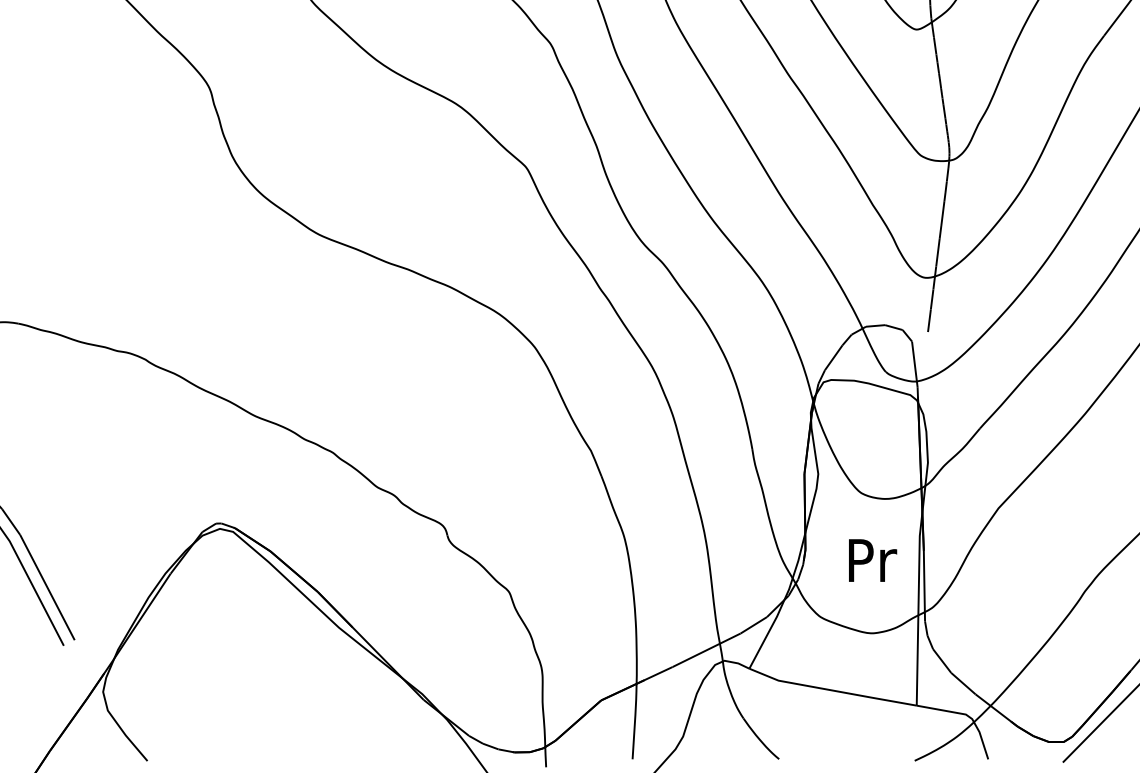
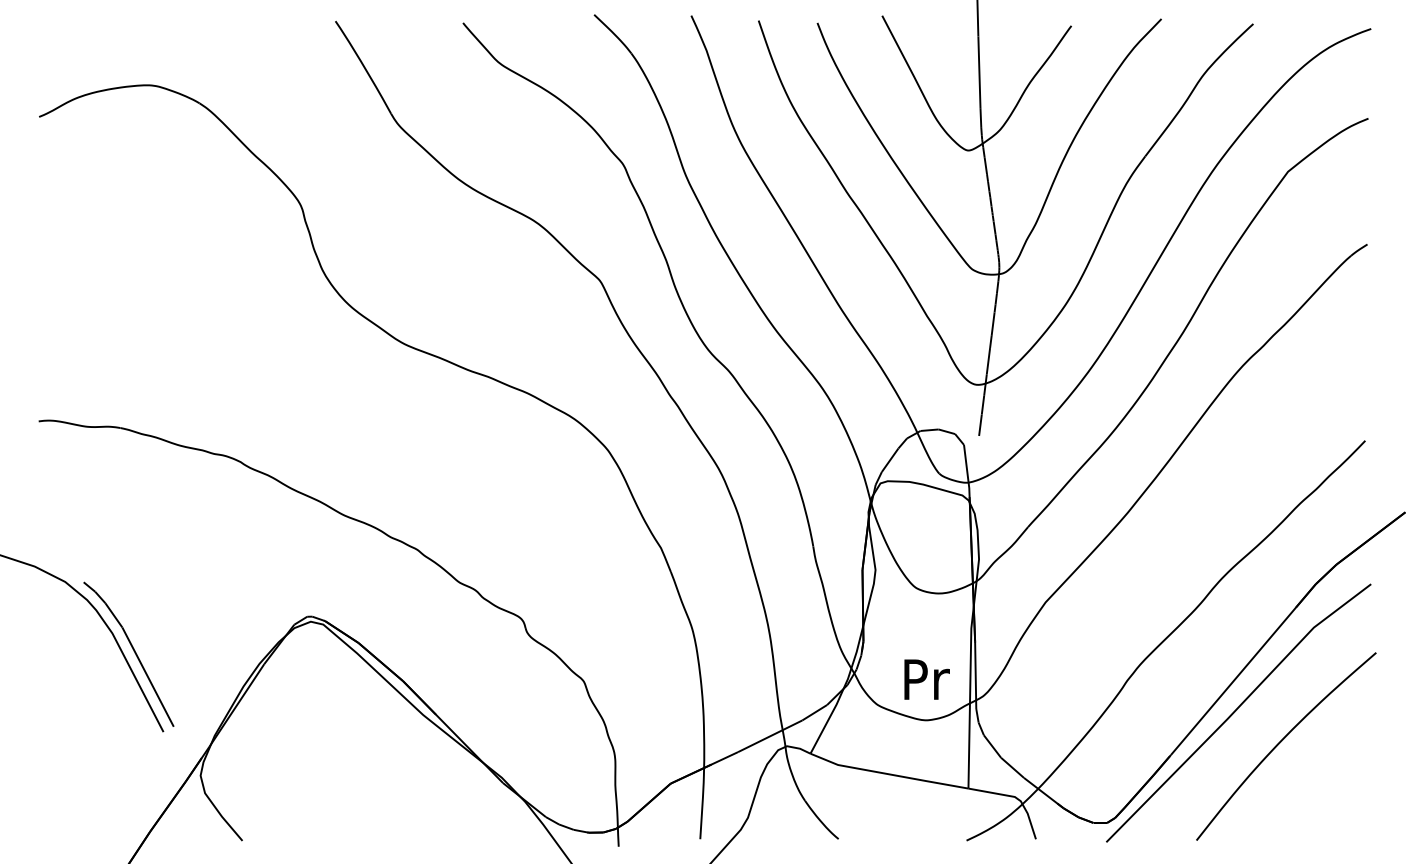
text: (872, 560) -> (926, 679), moved

